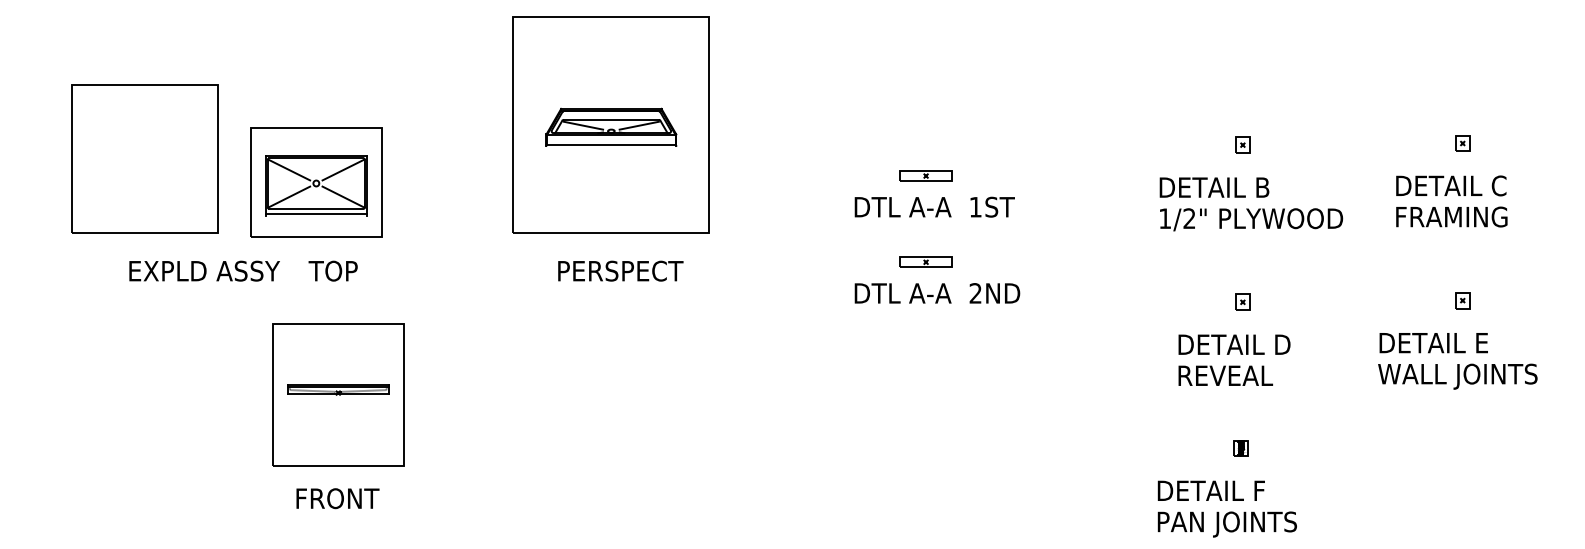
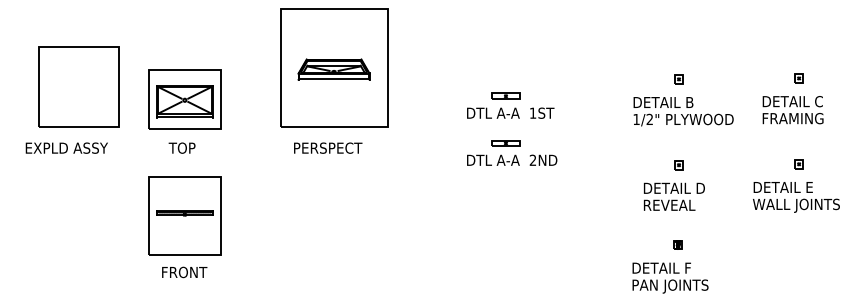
part: (315, 182) -> (184, 99), moved
text: (203, 269) -> (66, 147), moved
text: (621, 269) -> (328, 147), moved

